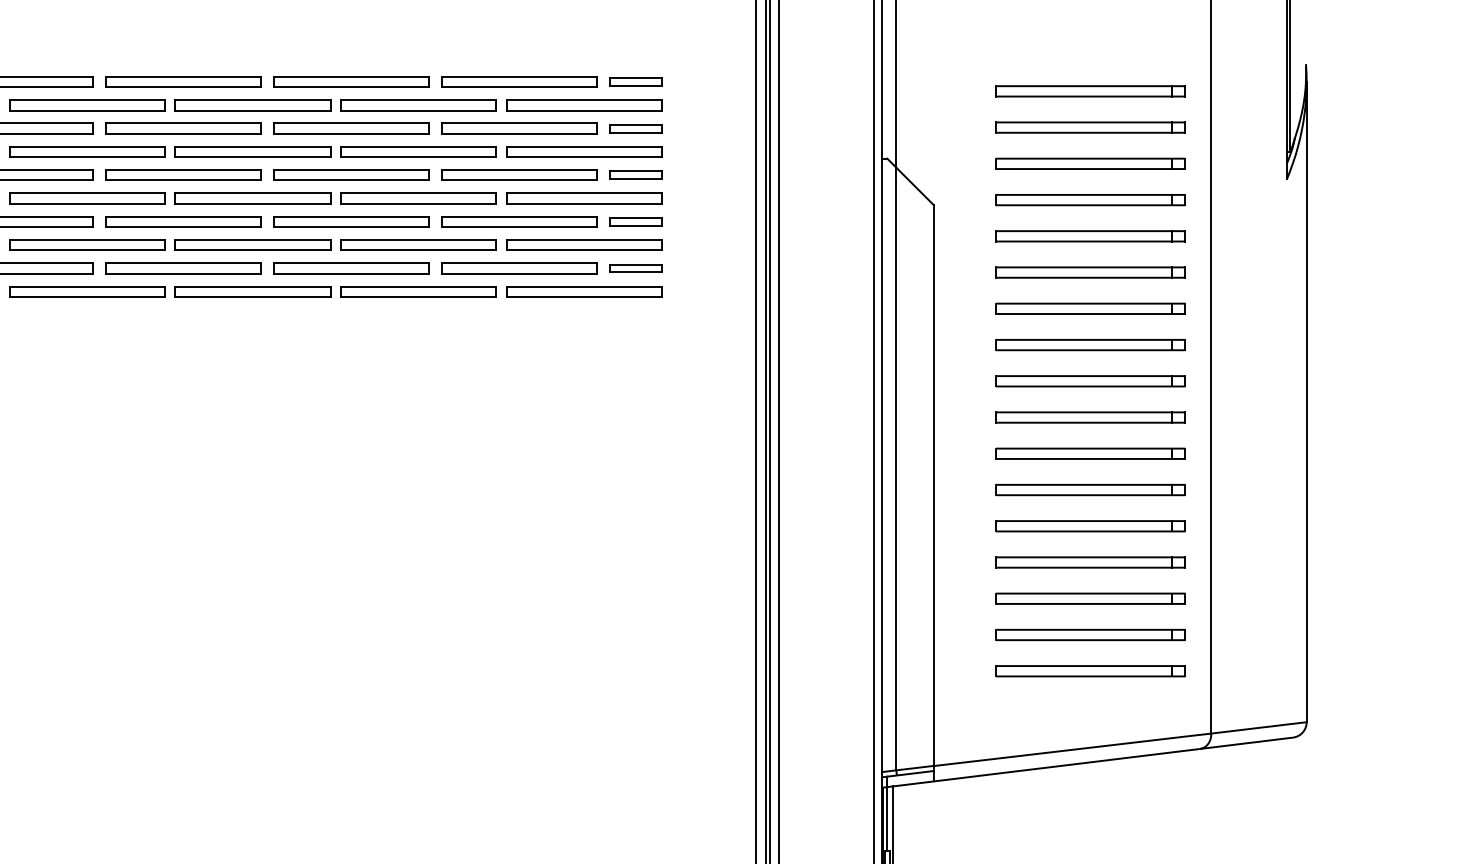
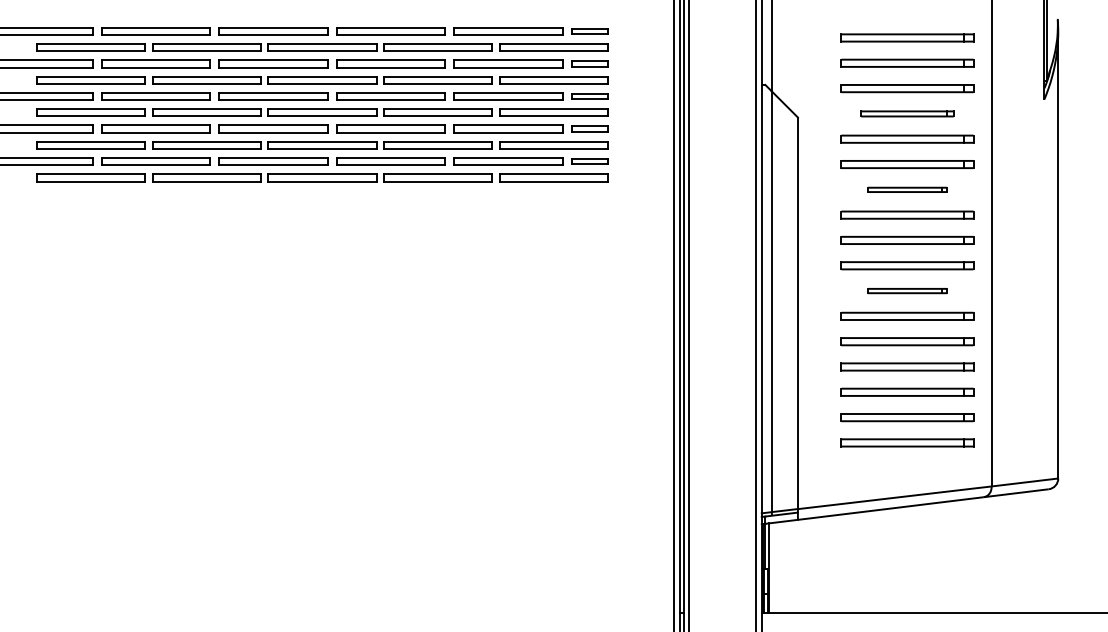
part: (1090, 199) -> (907, 113), size x0.7
part: (1090, 308) -> (907, 189), size x0.6
part: (1090, 452) -> (907, 290), size x0.6

